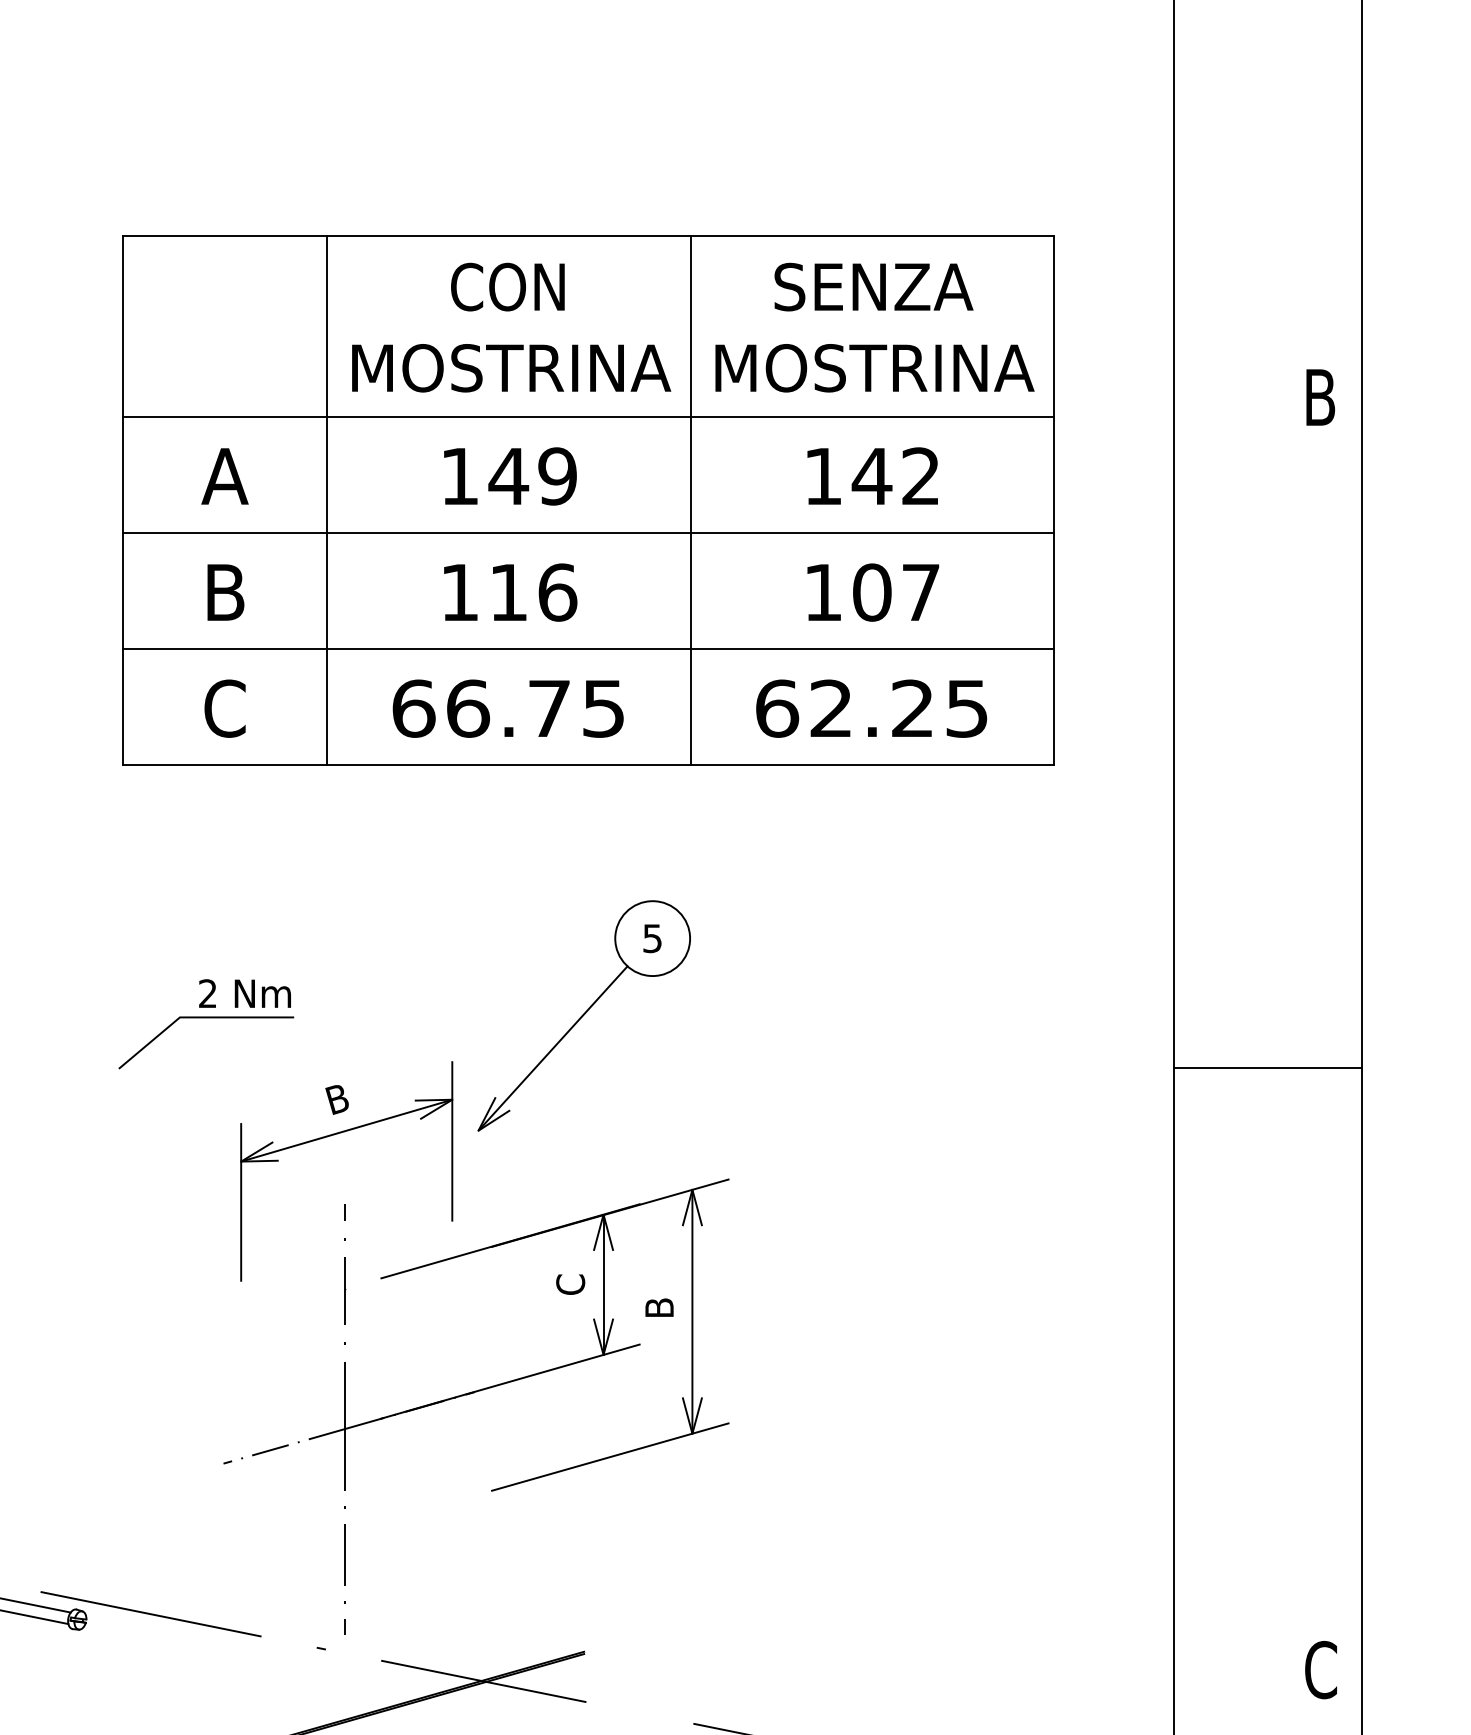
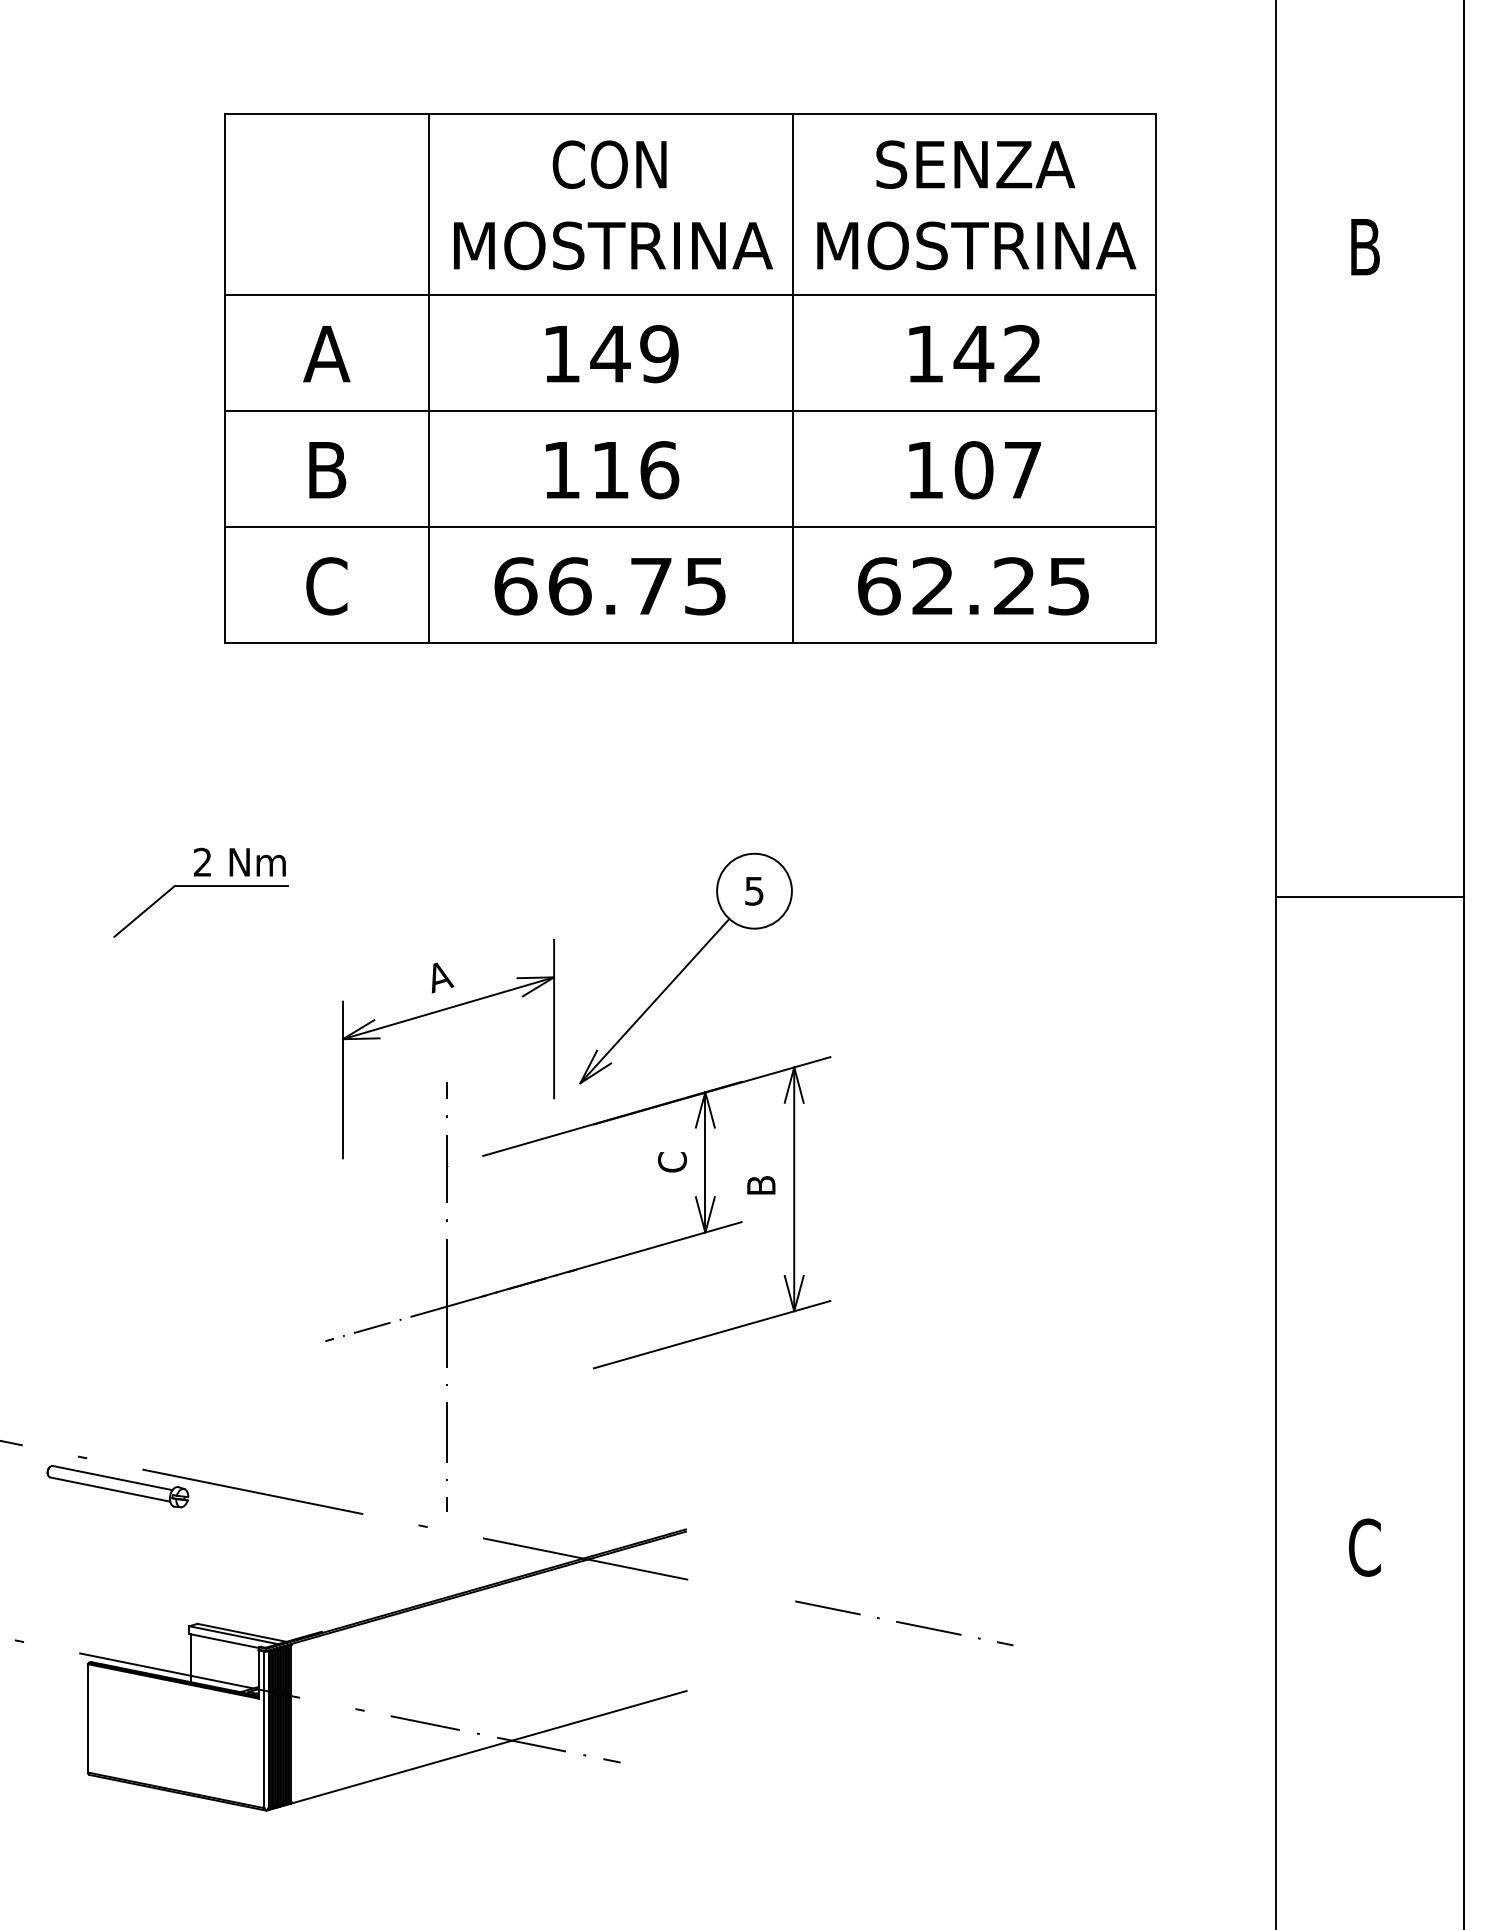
text: (1320, 397) -> (1365, 247), moved
part: (583, 1015) -> (685, 968), moved
part: (205, 1023) -> (200, 892), moved
line: (1267, 1067) -> (1369, 897), moved
text: (338, 1099) -> (440, 977), B -> A
text: (1320, 1669) -> (1364, 1547), moved

